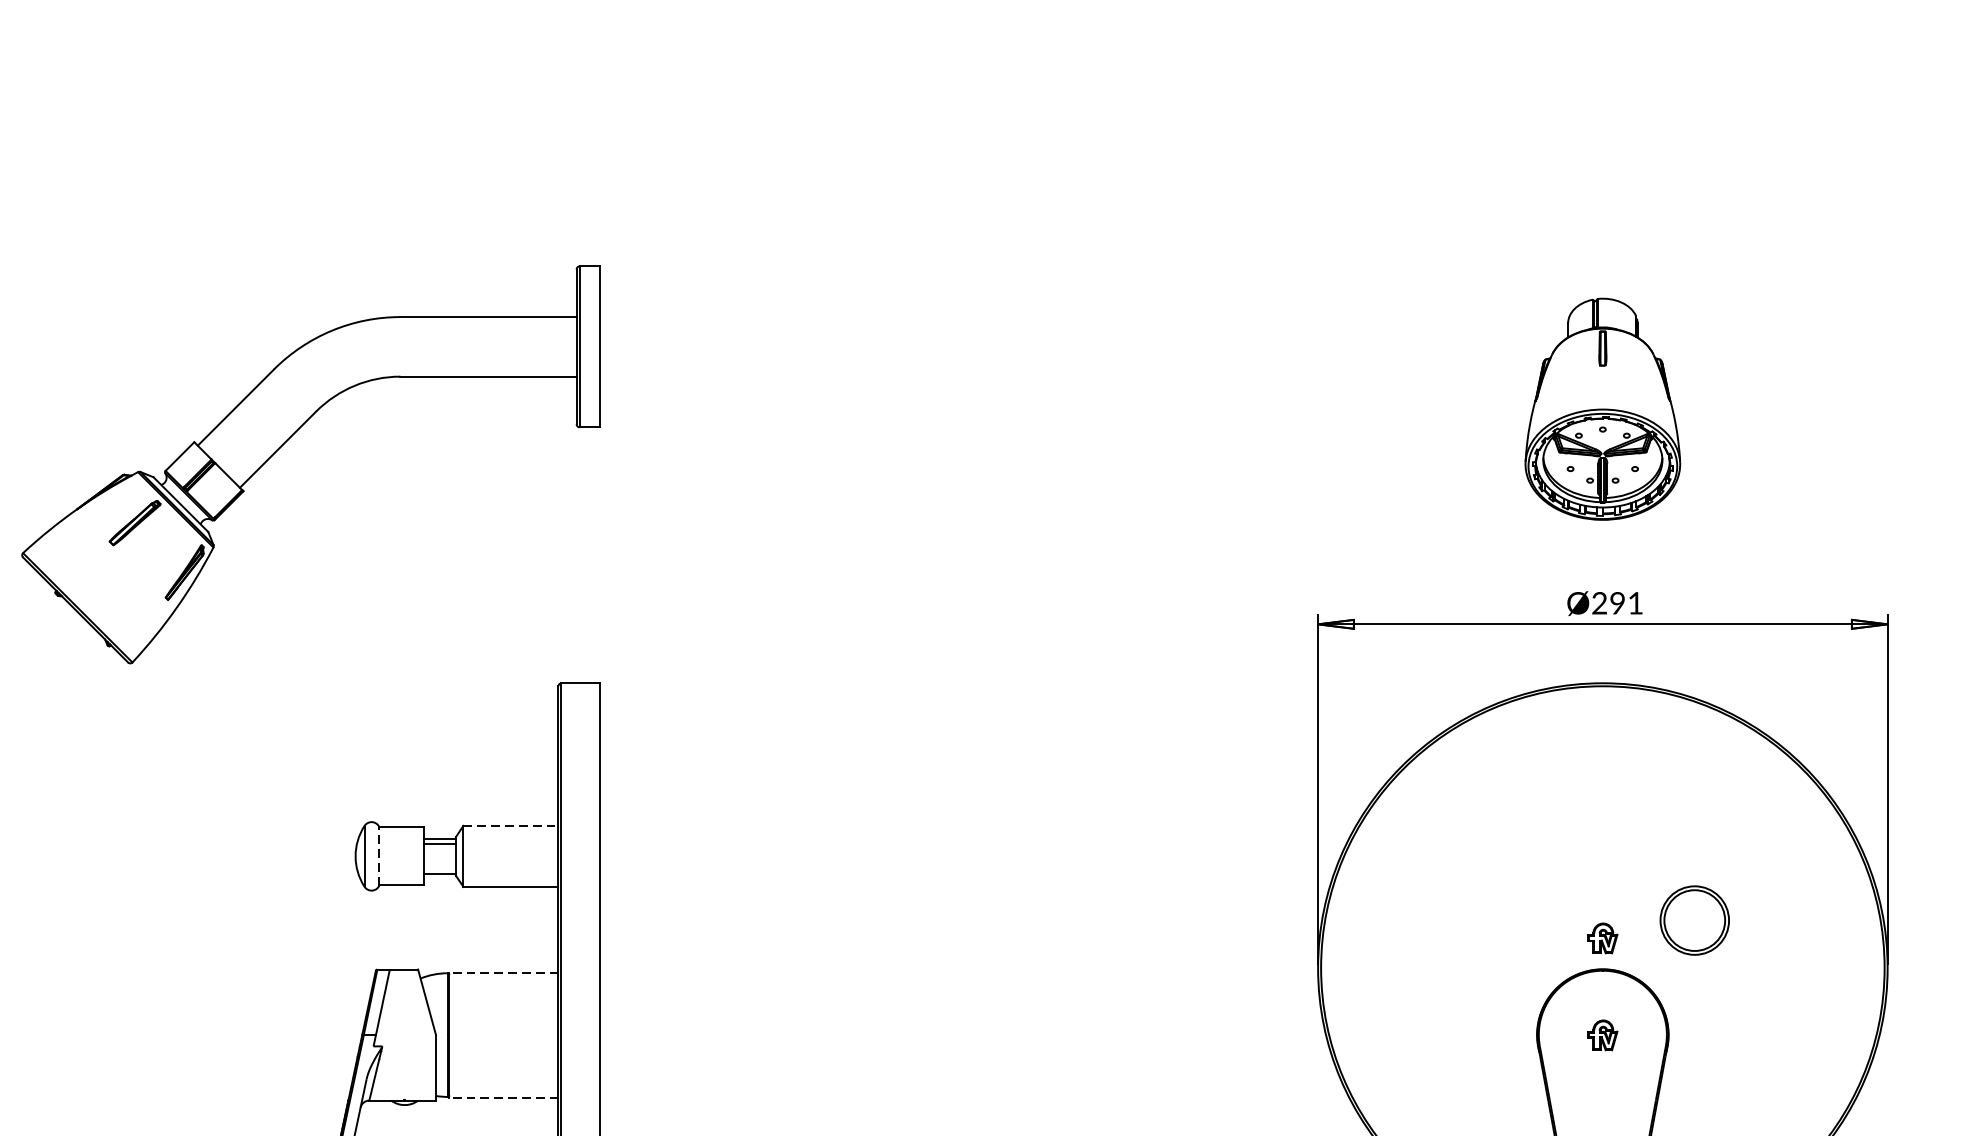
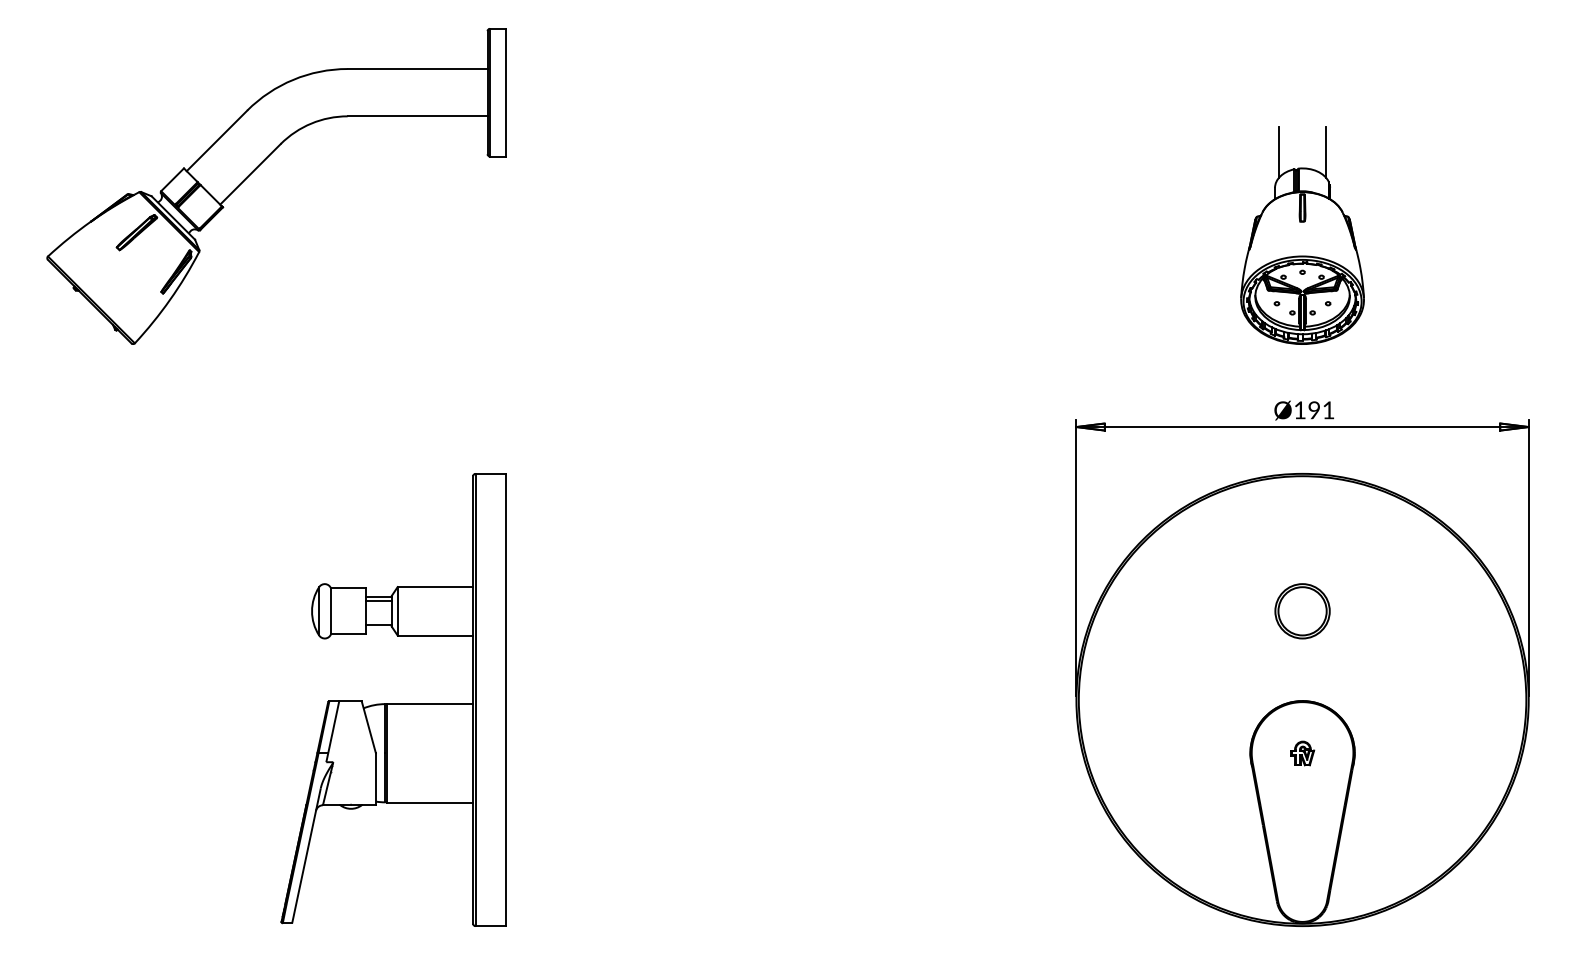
line: (1572, 278) -> (1278, 152), added
line: (1632, 278) -> (1326, 152), added
part: (288, 441) -> (258, 167), moved
text: (1598, 603) -> (1299, 410), Ø291 -> Ø191
line: (511, 826) -> (435, 587), dashed -> solid
line: (378, 855) -> (330, 610), dashed -> solid
part: (1694, 920) -> (1302, 611), moved
part: (1602, 938) -> (1302, 676), removed
line: (503, 972) -> (429, 703), dashed -> solid
line: (503, 1097) -> (429, 802), dashed -> solid

